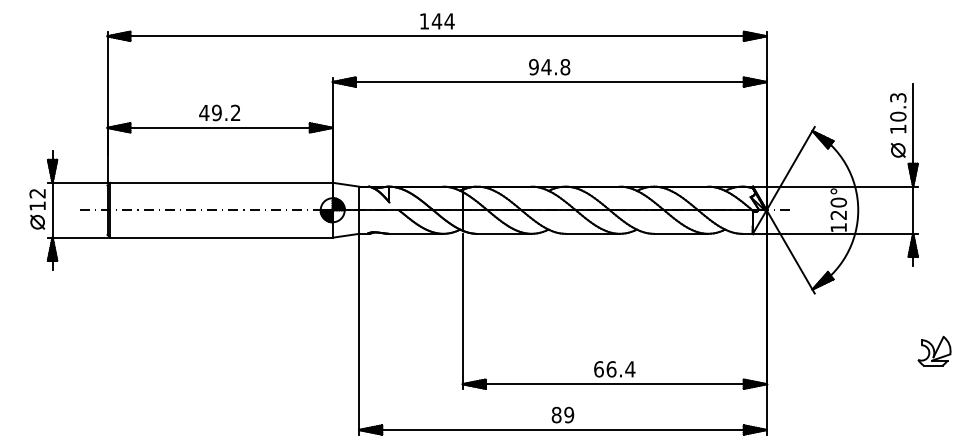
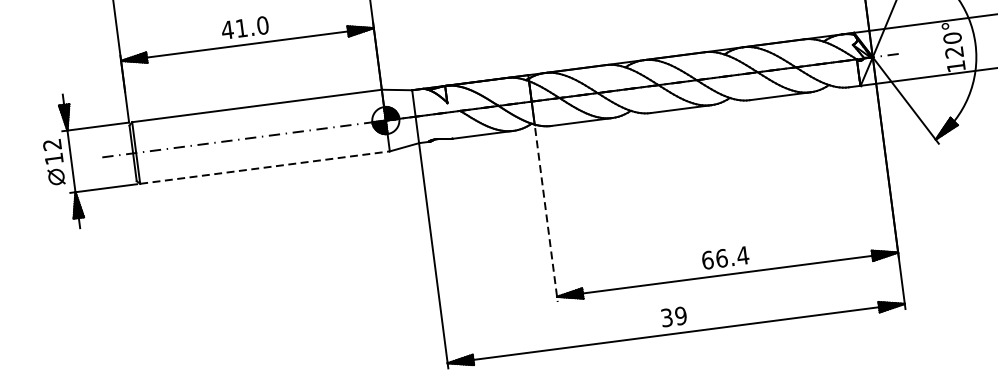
text: (226, 112) -> (252, 26), 49.2 -> 41.0
line: (221, 237) -> (265, 167), solid -> dashed
line: (462, 311) -> (546, 215), solid -> dashed
text: (556, 415) -> (666, 318), 89 -> 39

